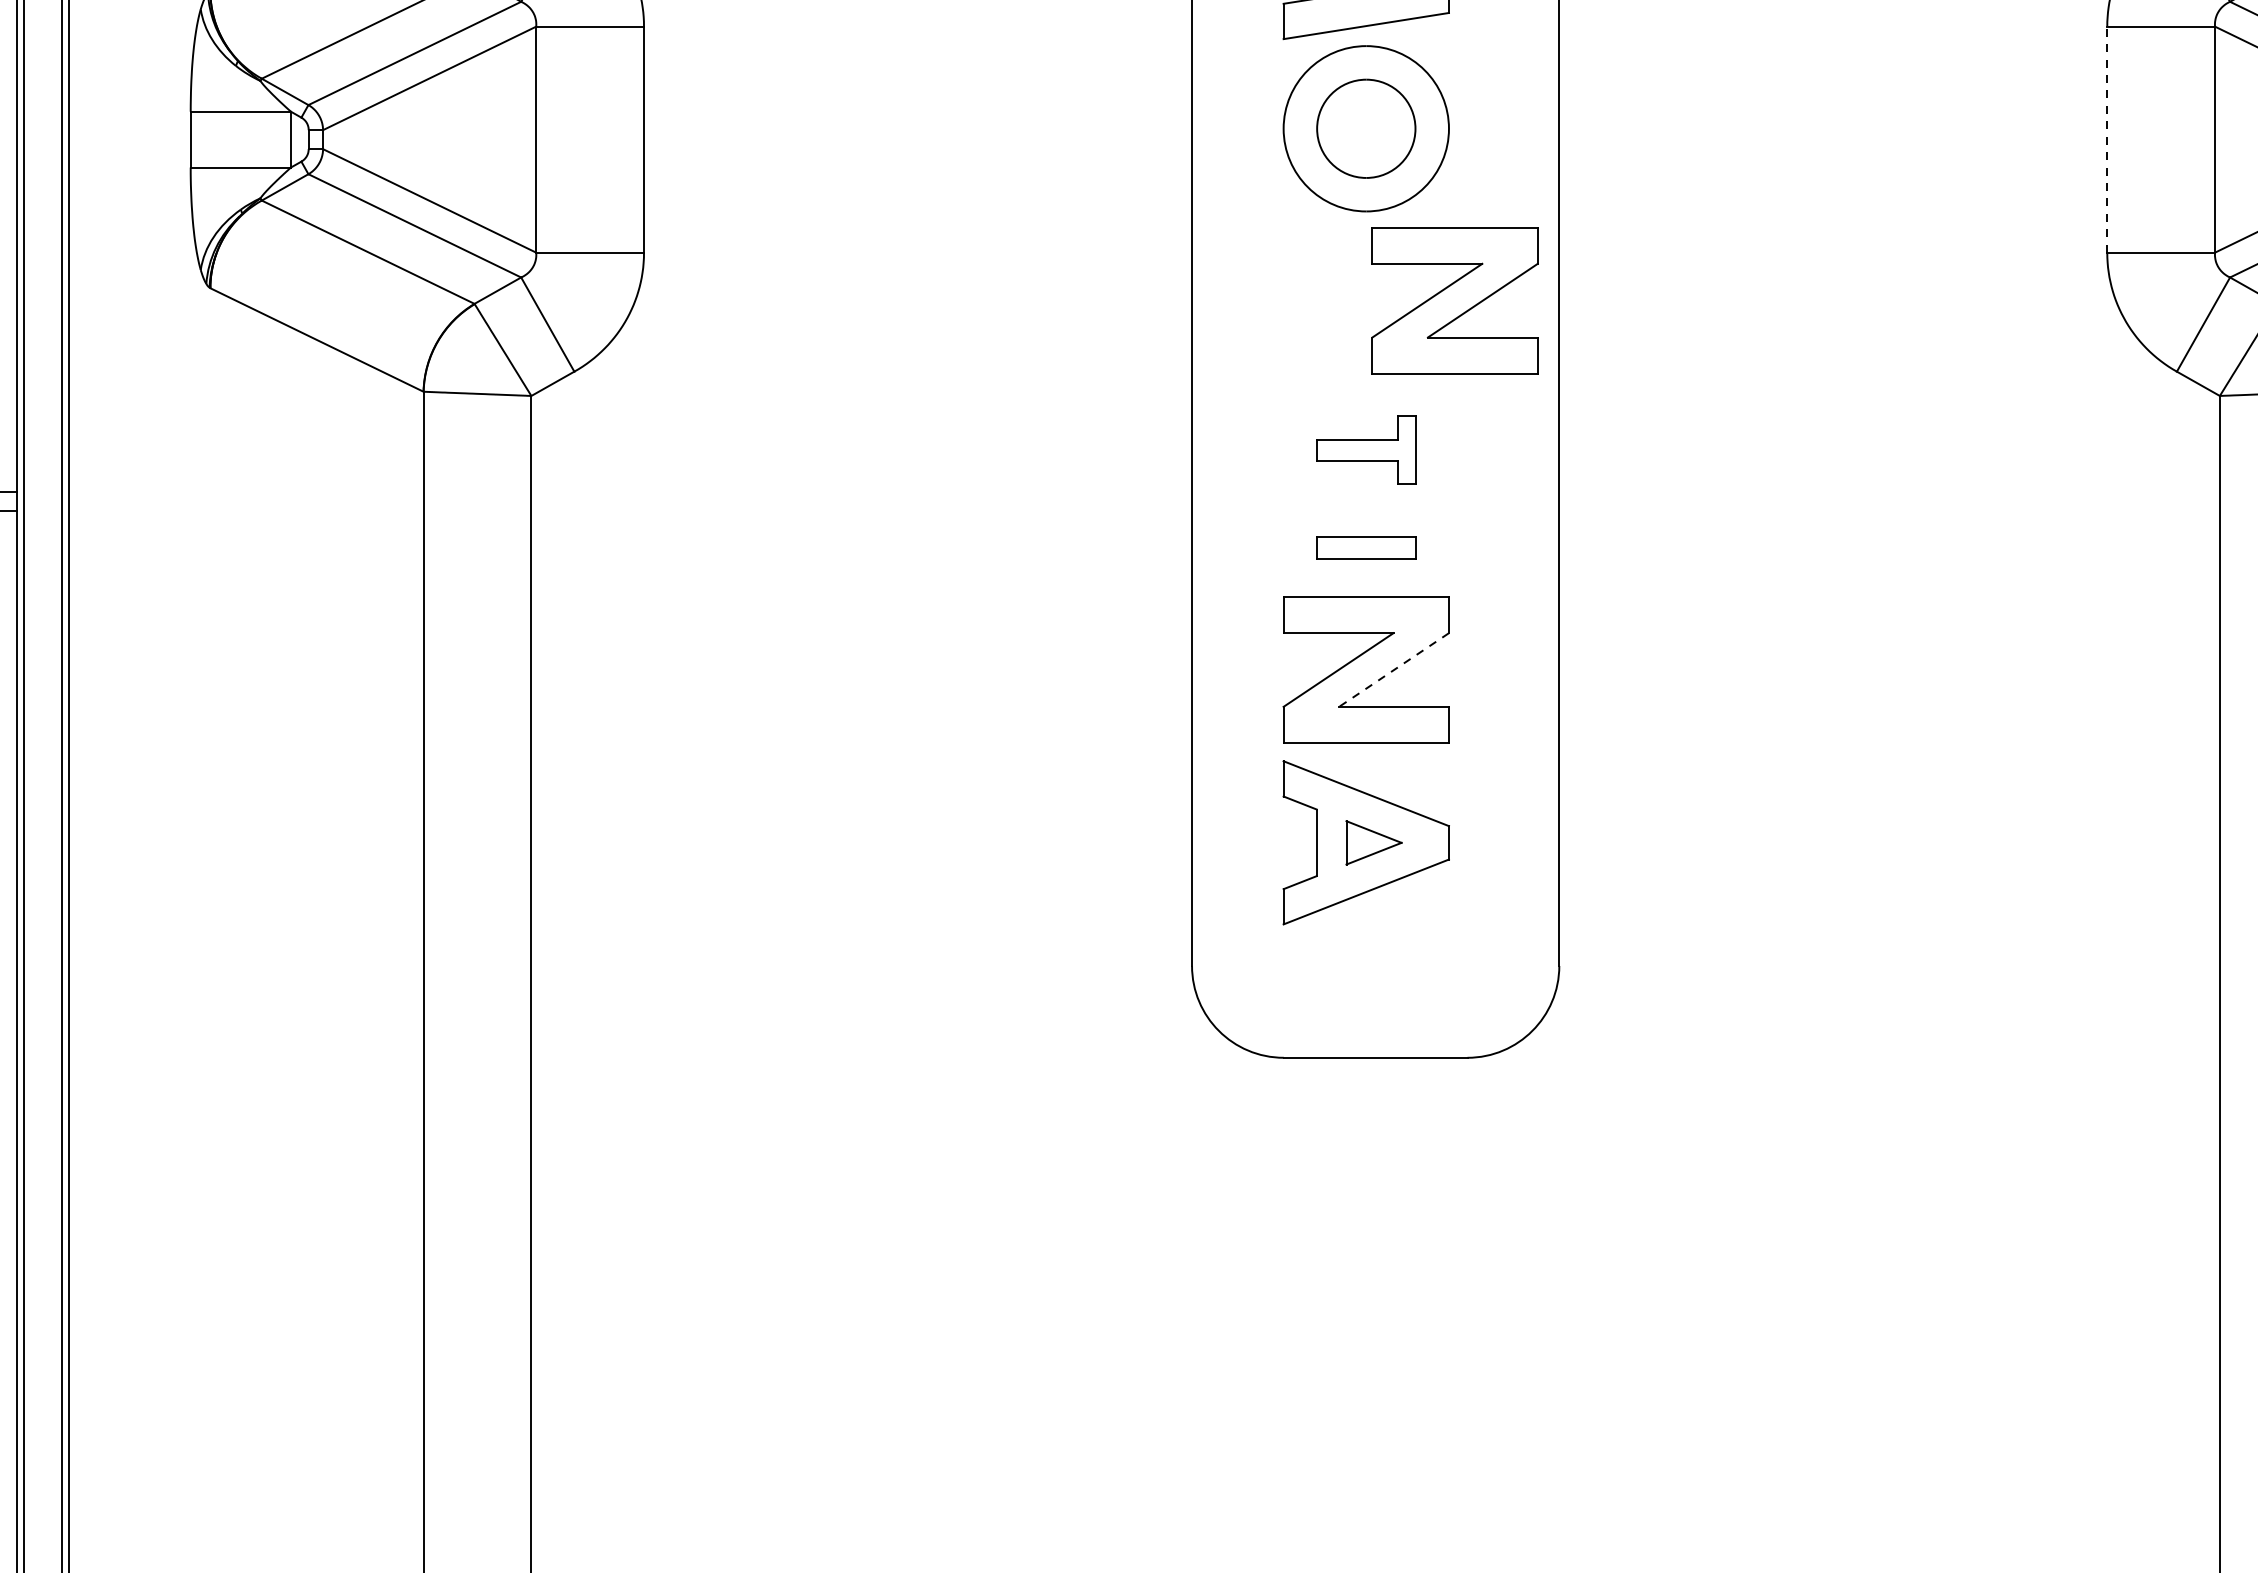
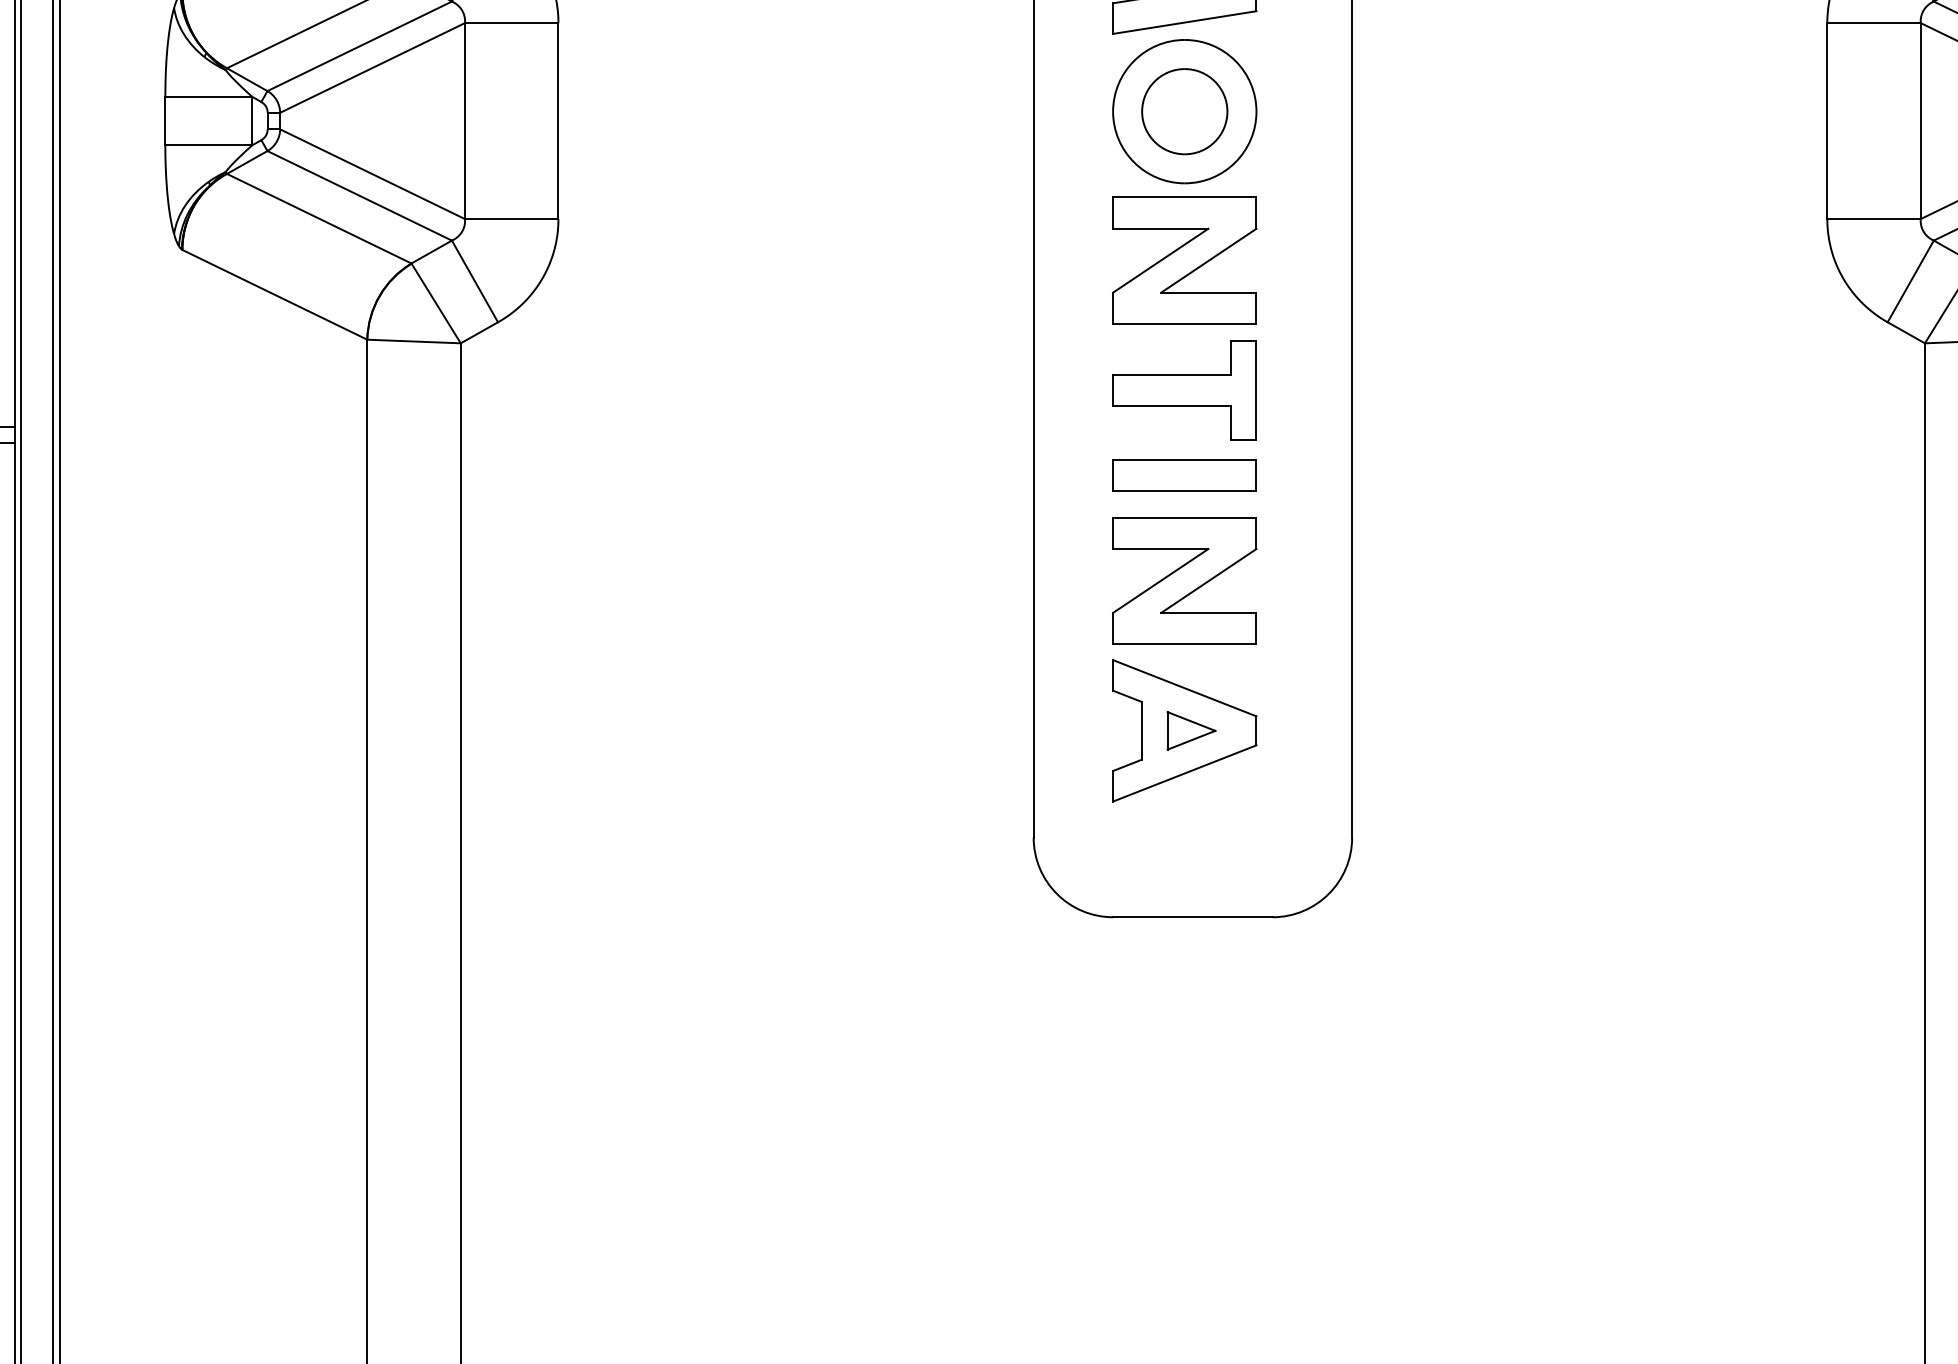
line: (2107, 140) -> (1827, 121), dashed -> solid
part: (1454, 300) -> (1184, 260), moved
part: (1365, 450) -> (1184, 390), size x1.67
part: (1365, 548) -> (1184, 475), size x1.67
line: (1393, 670) -> (1208, 581), dashed -> solid

